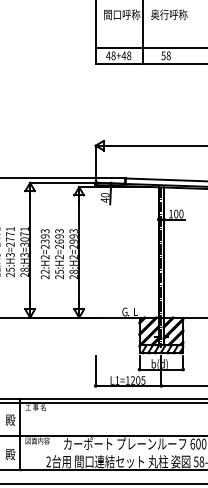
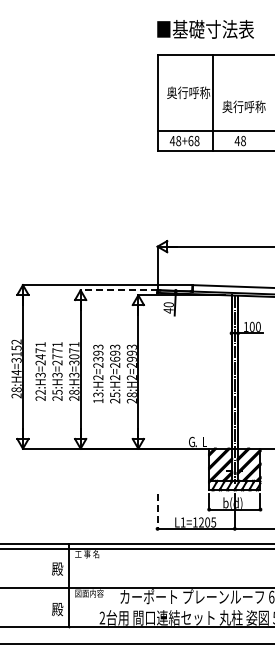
text: (112, 14) -> (177, 92), 間口呼称 -> 奥行呼称
text: (168, 14) -> (243, 106), moved
text: (123, 55) -> (190, 140), 48+48 -> 48+68
text: (162, 56) -> (236, 141), 58 -> 48
line: (63, 183) -> (119, 290), solid -> dashed
text: (45, 274) -> (98, 397), 22:H2=2393 -> 13:H2=2393
line: (95, 371) -> (157, 511), solid -> dashed

